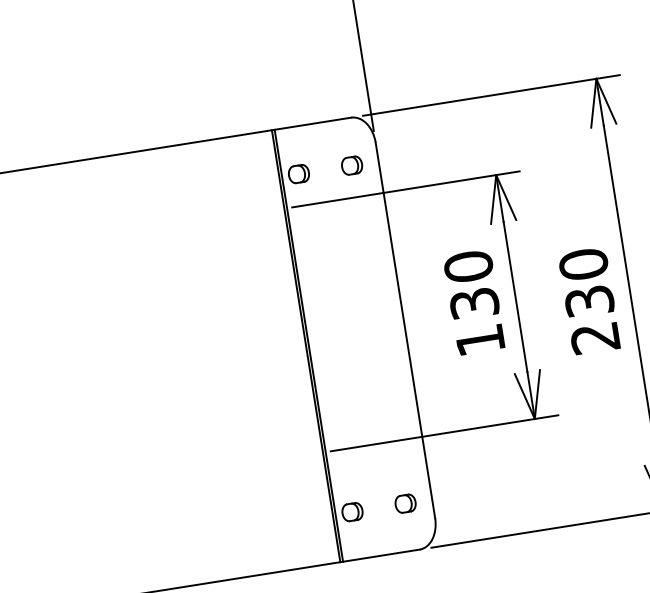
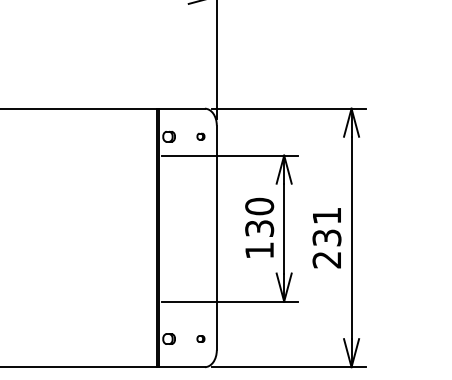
part: (351, 165) -> (200, 136), size x0.6
text: (582, 263) -> (326, 215), 230 -> 231
part: (404, 502) -> (200, 338), size x0.6

